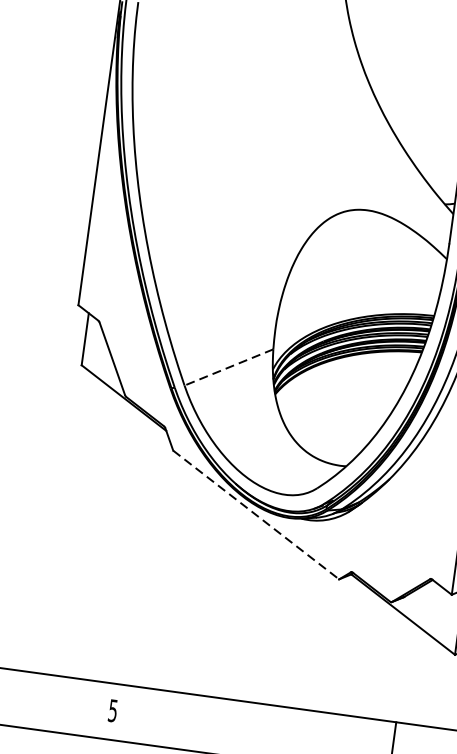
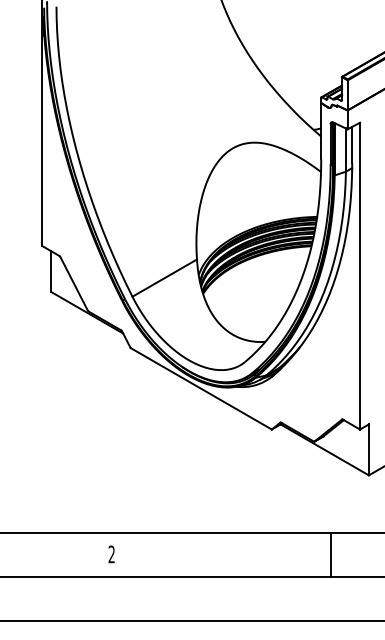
line: (228, 367) -> (164, 278), dashed -> solid
line: (256, 514) -> (201, 388), dashed -> solid
text: (112, 710) -> (111, 554), 5 -> 2

